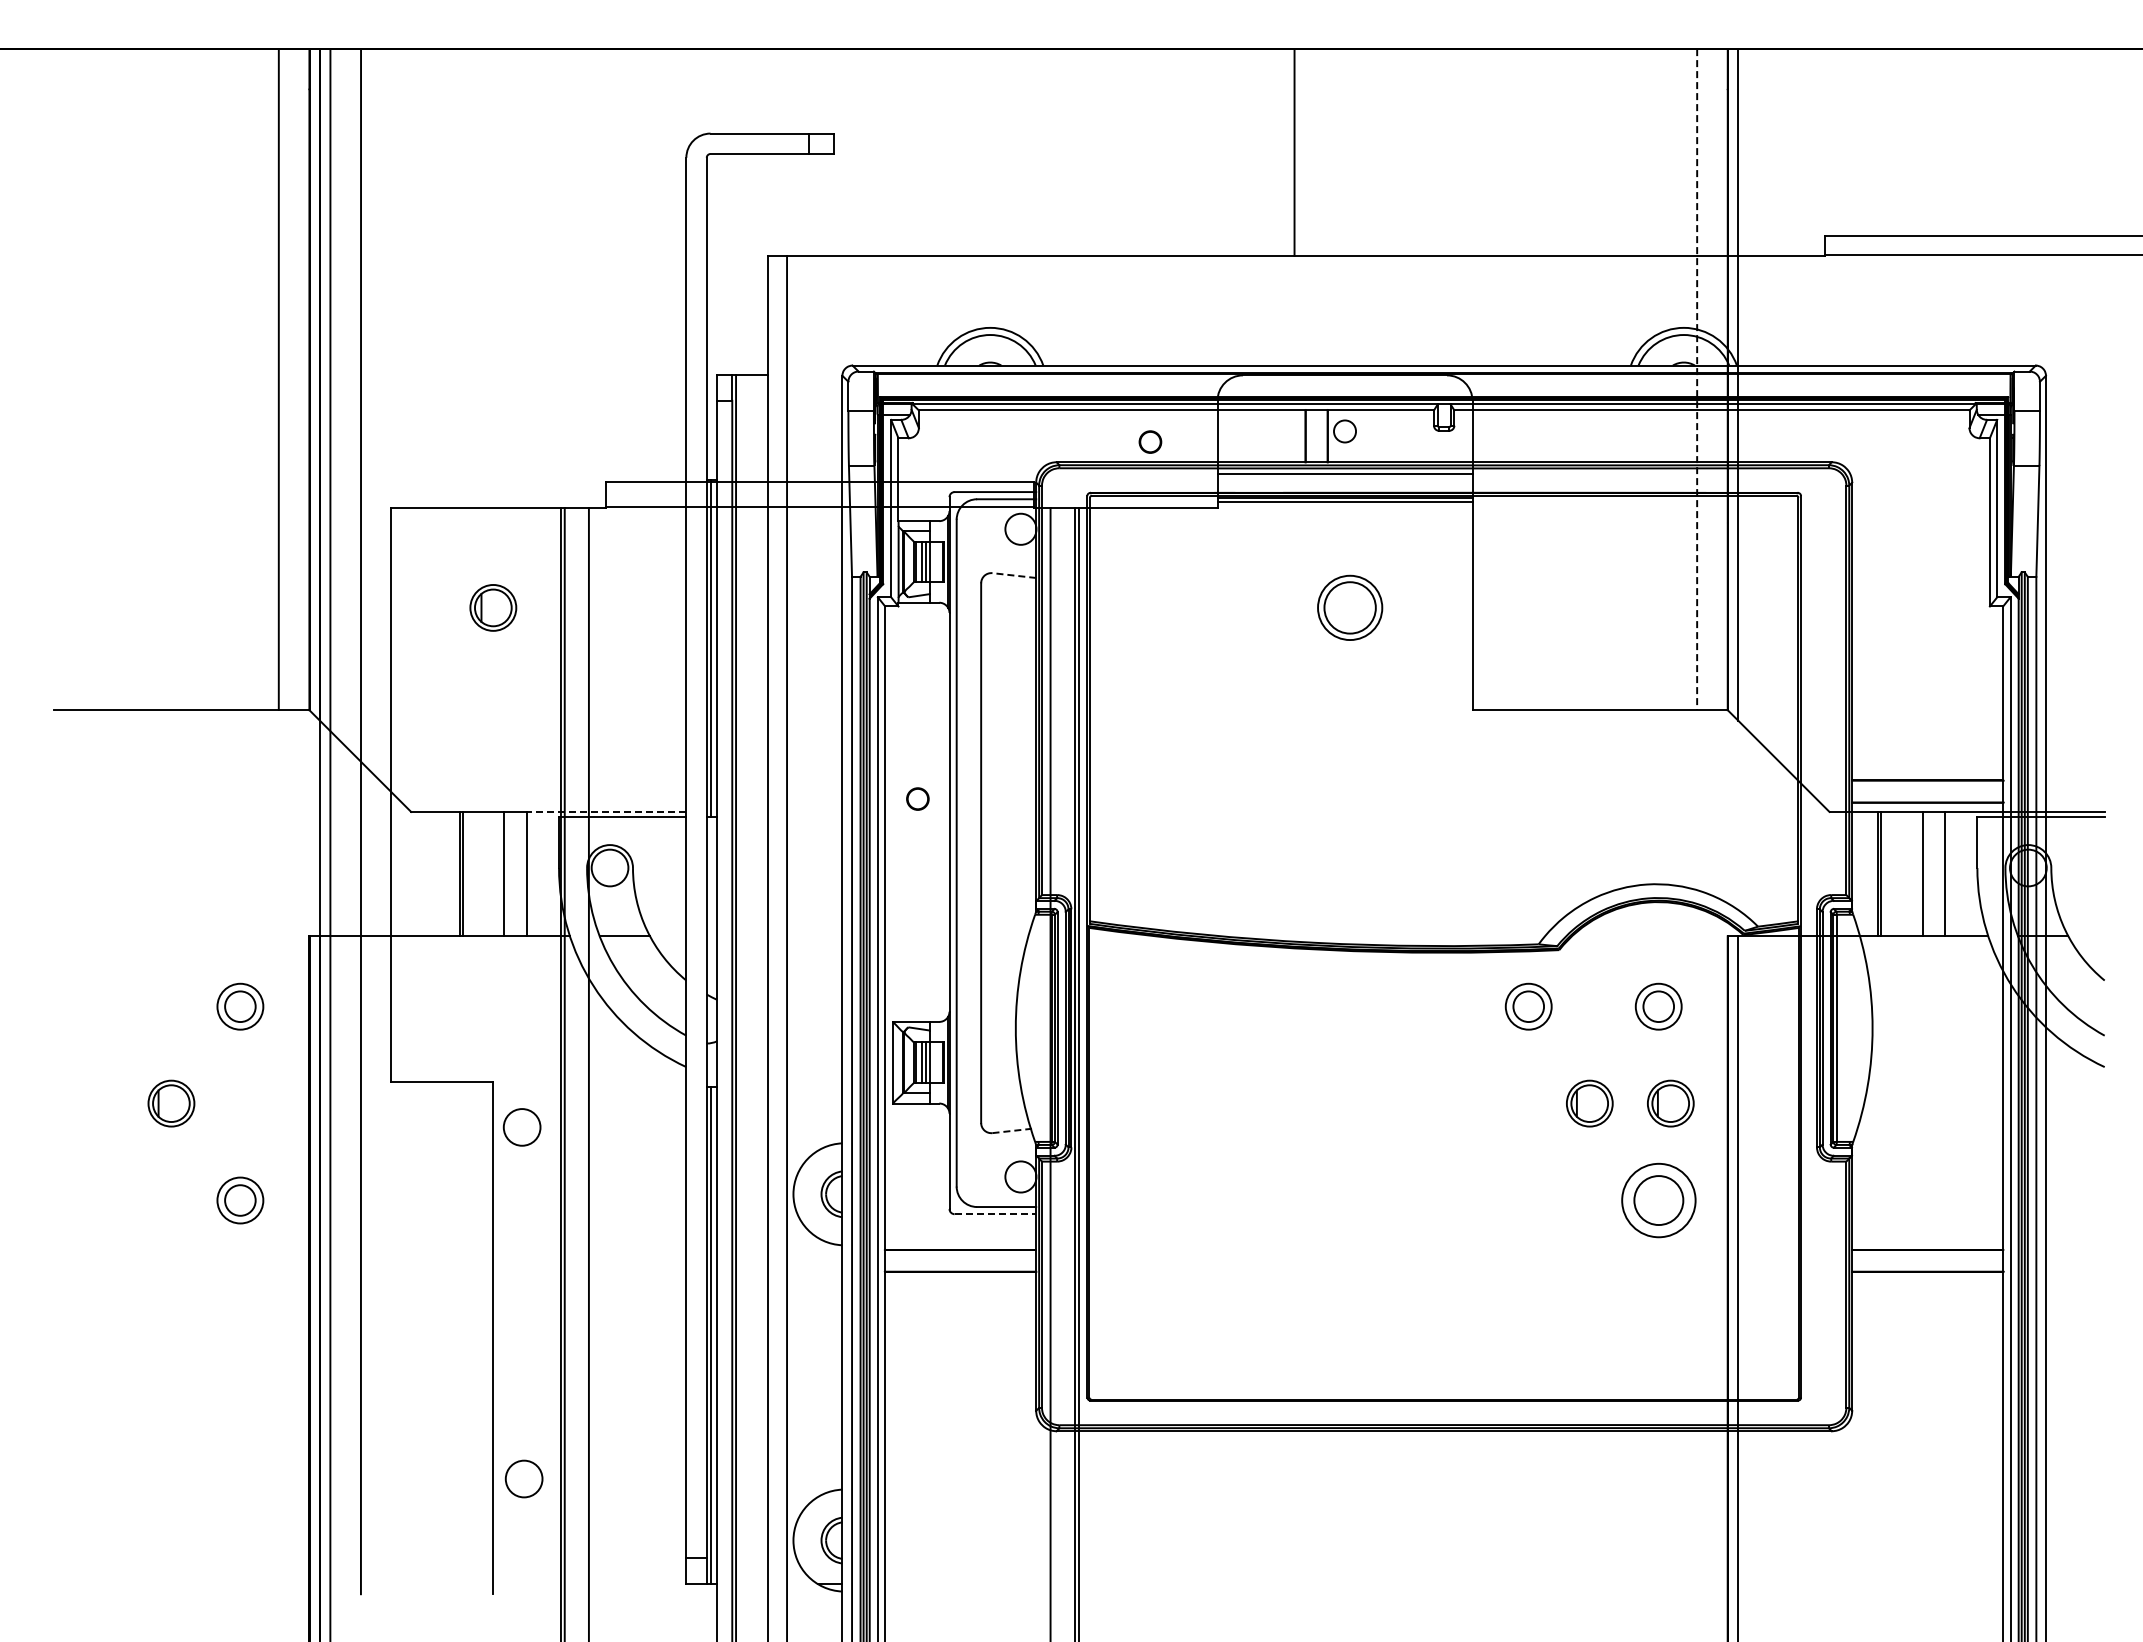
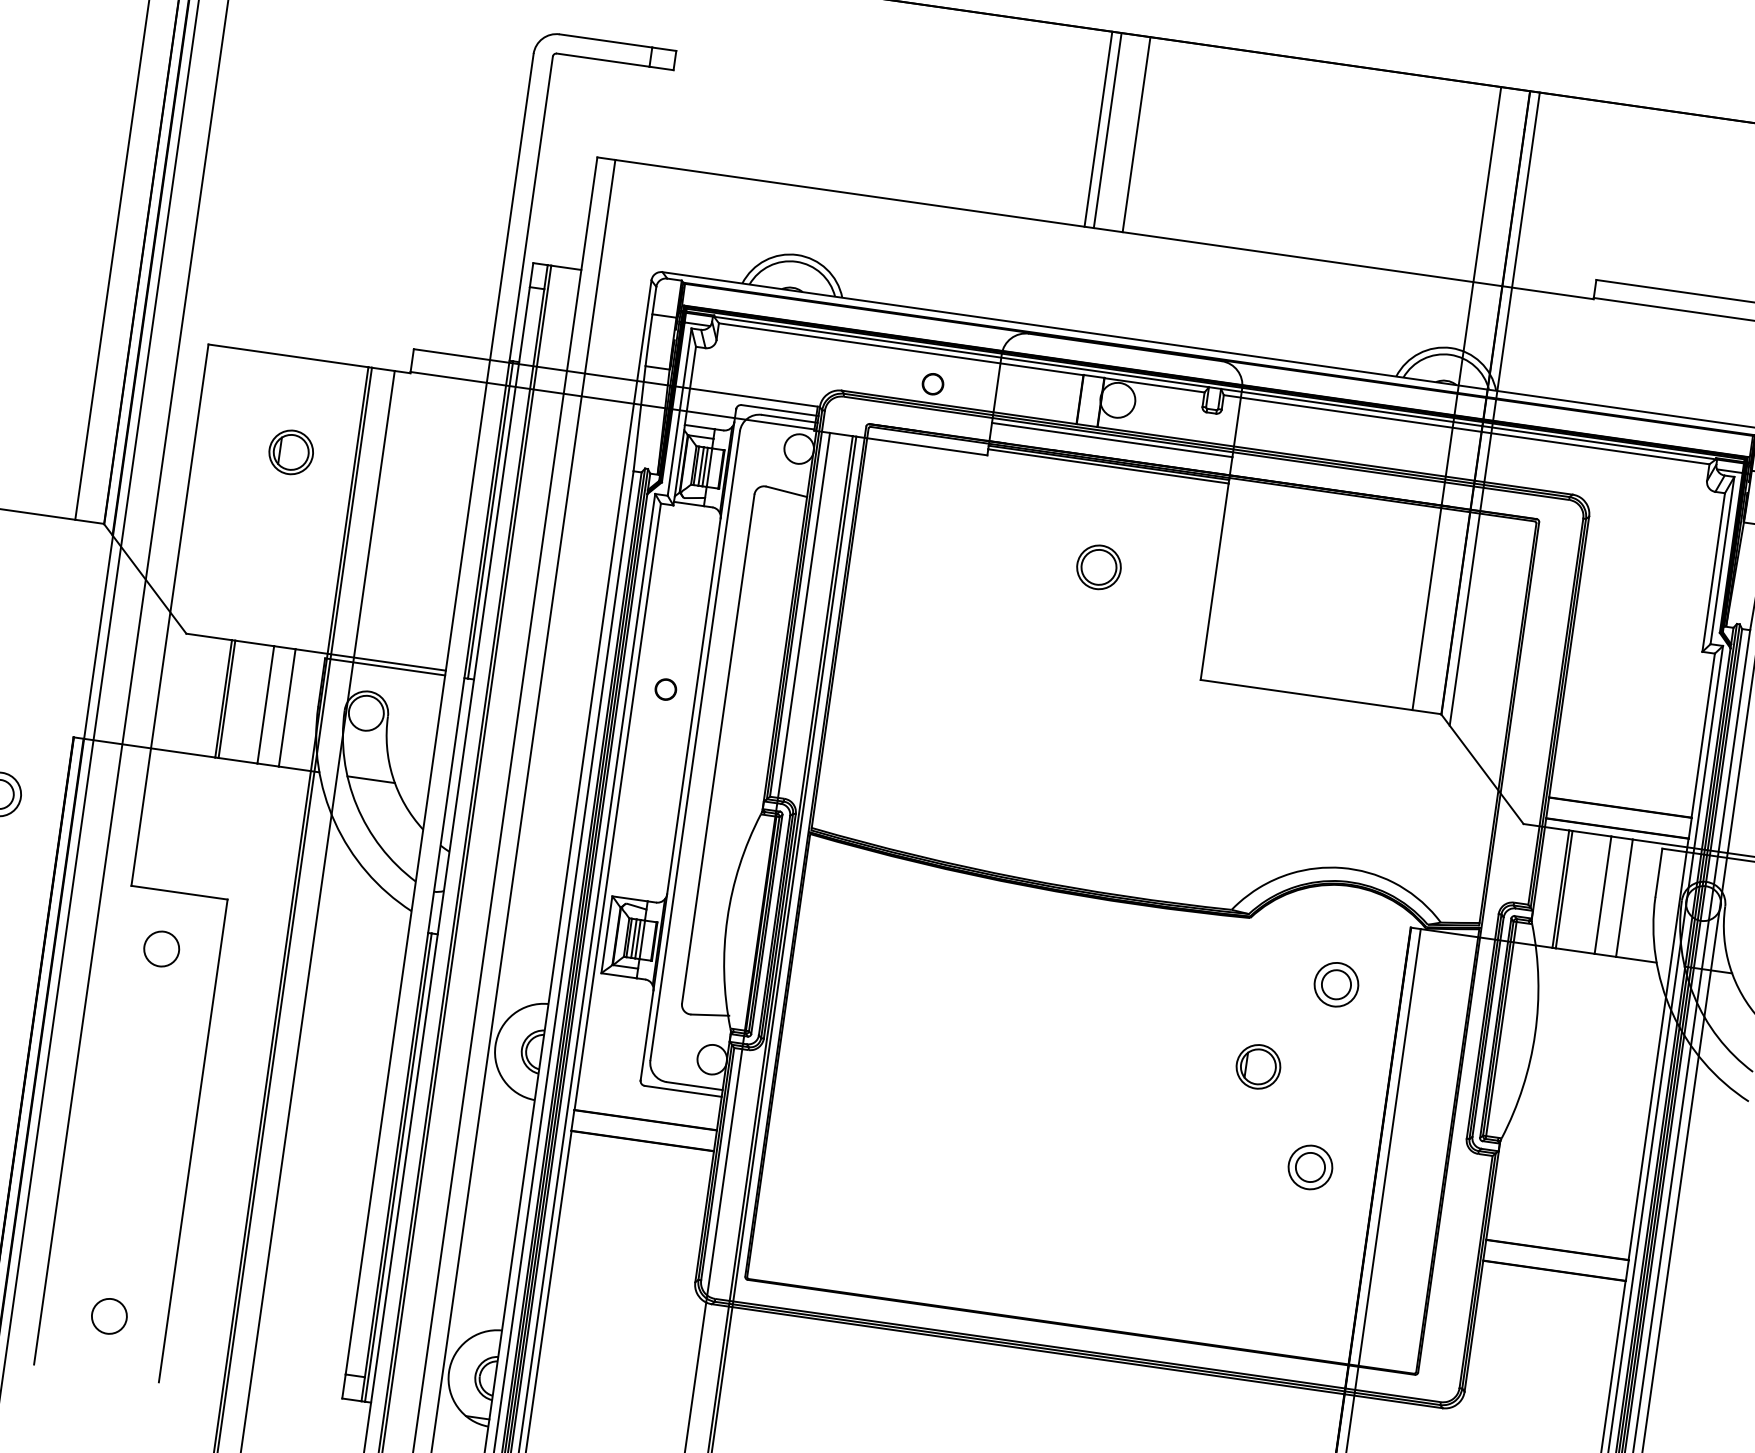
line: (1284, 152) -> (1098, 129), added
line: (1325, 152) -> (1136, 134), added
line: (1697, 380) -> (1457, 399), dashed -> solid
circle: (1344, 431) -> (1117, 400), size x1.67
line: (1014, 575) -> (786, 491), dashed -> solid
part: (1349, 607) -> (1098, 566), size x0.71
line: (606, 811) -> (370, 659), dashed -> solid
part: (1528, 1006) -> (1213, 967), removed
part: (1670, 1103) -> (1334, 1077), removed
circle: (521, 1127) -> (161, 949), moved
line: (1012, 1130) -> (710, 1014), dashed -> solid
part: (1658, 1200) -> (1310, 1167), size x0.62
line: (995, 1214) -> (683, 1091), dashed -> solid
circle: (523, 1478) -> (108, 1315), moved

